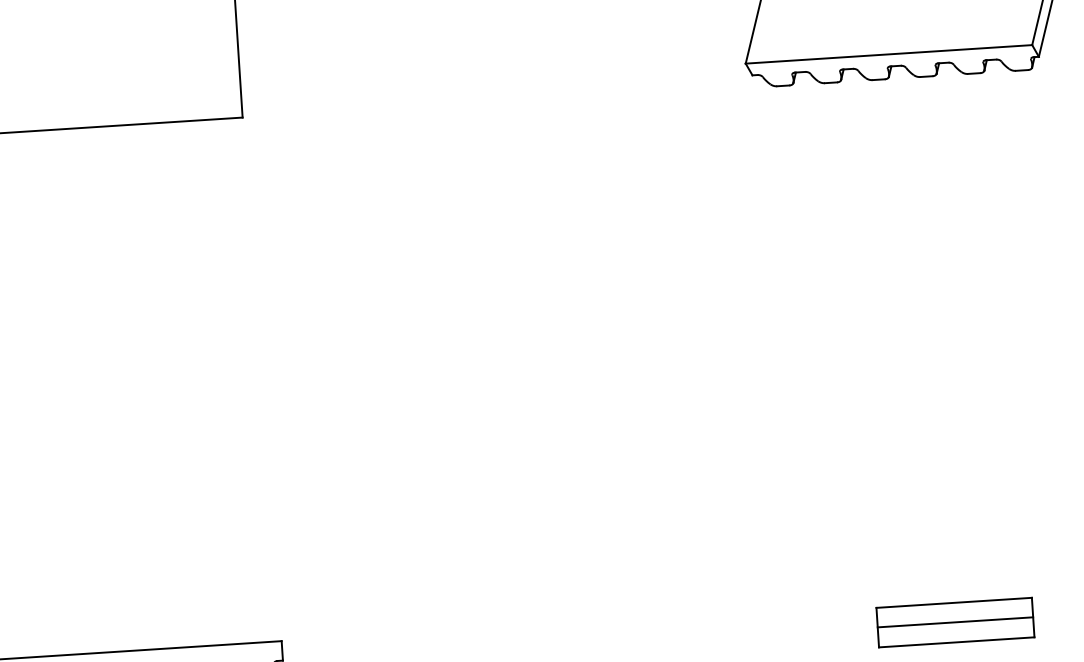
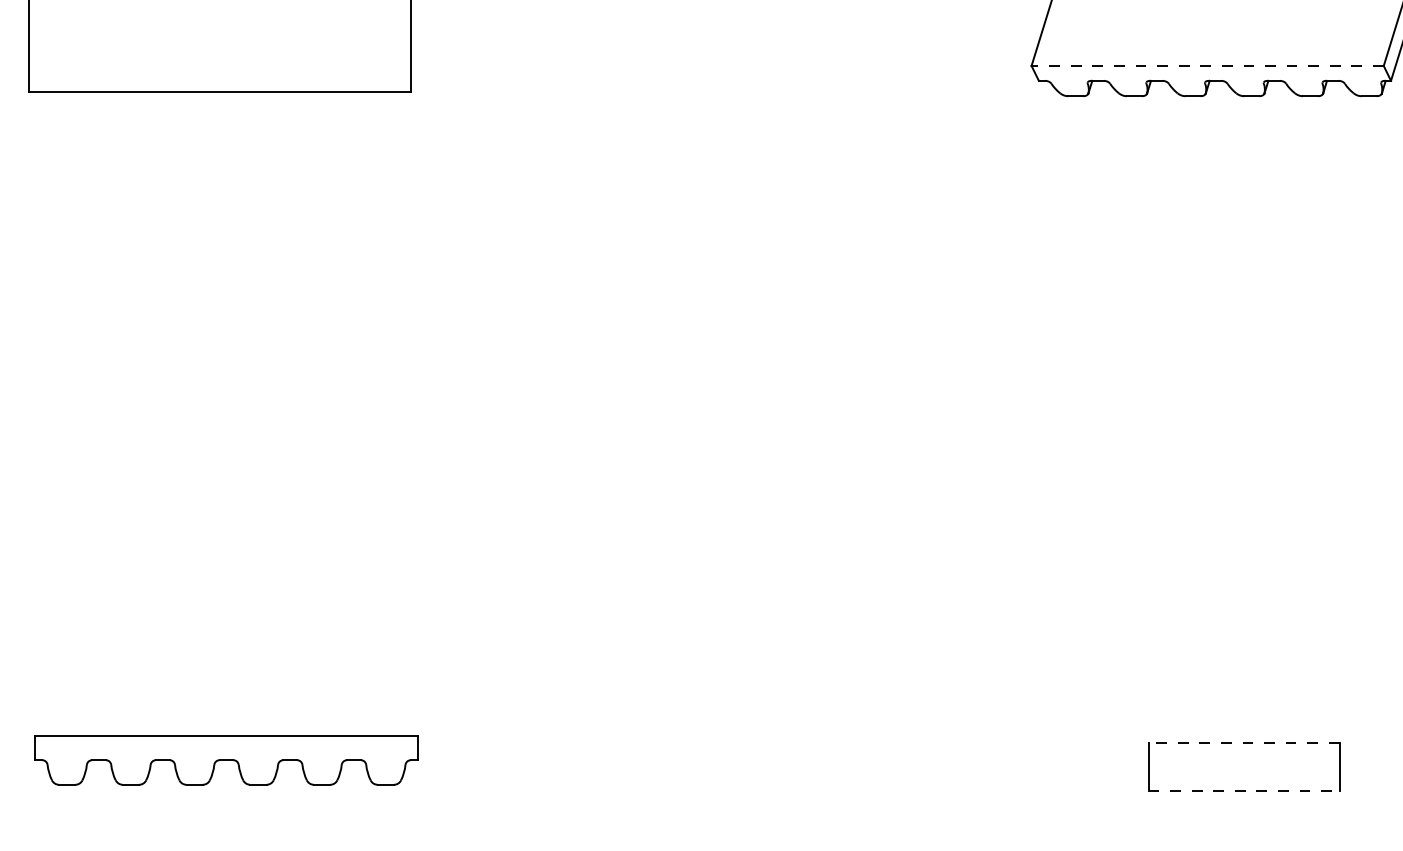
line: (888, 53) -> (1207, 65), solid -> dashed
line: (954, 602) -> (1244, 742), solid -> dashed
line: (954, 622) -> (1243, 766), removed
line: (957, 642) -> (1244, 791), solid -> dashed

